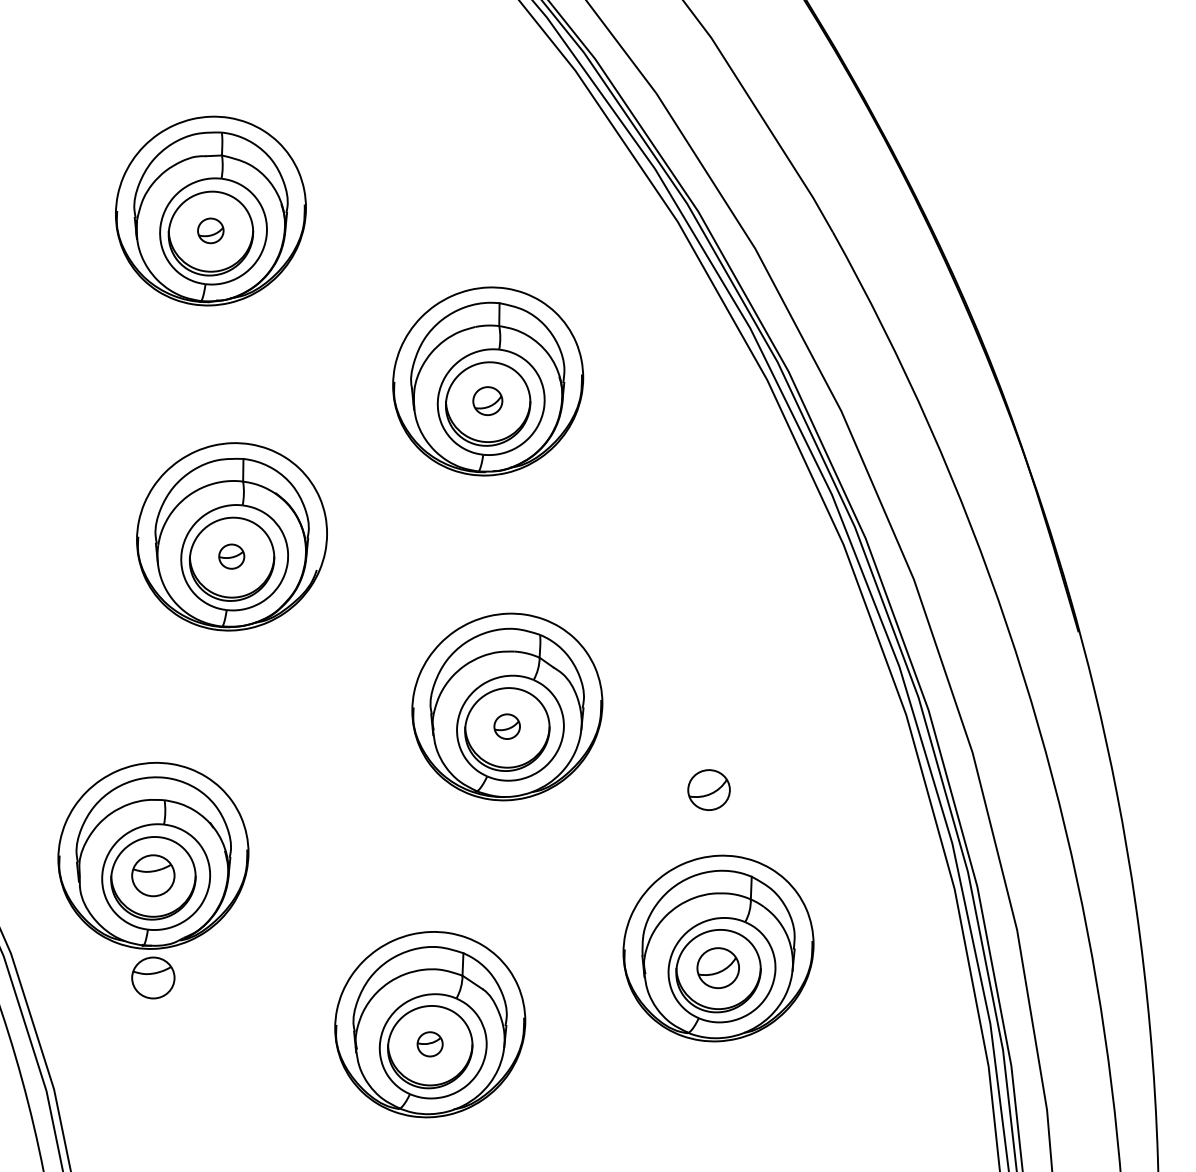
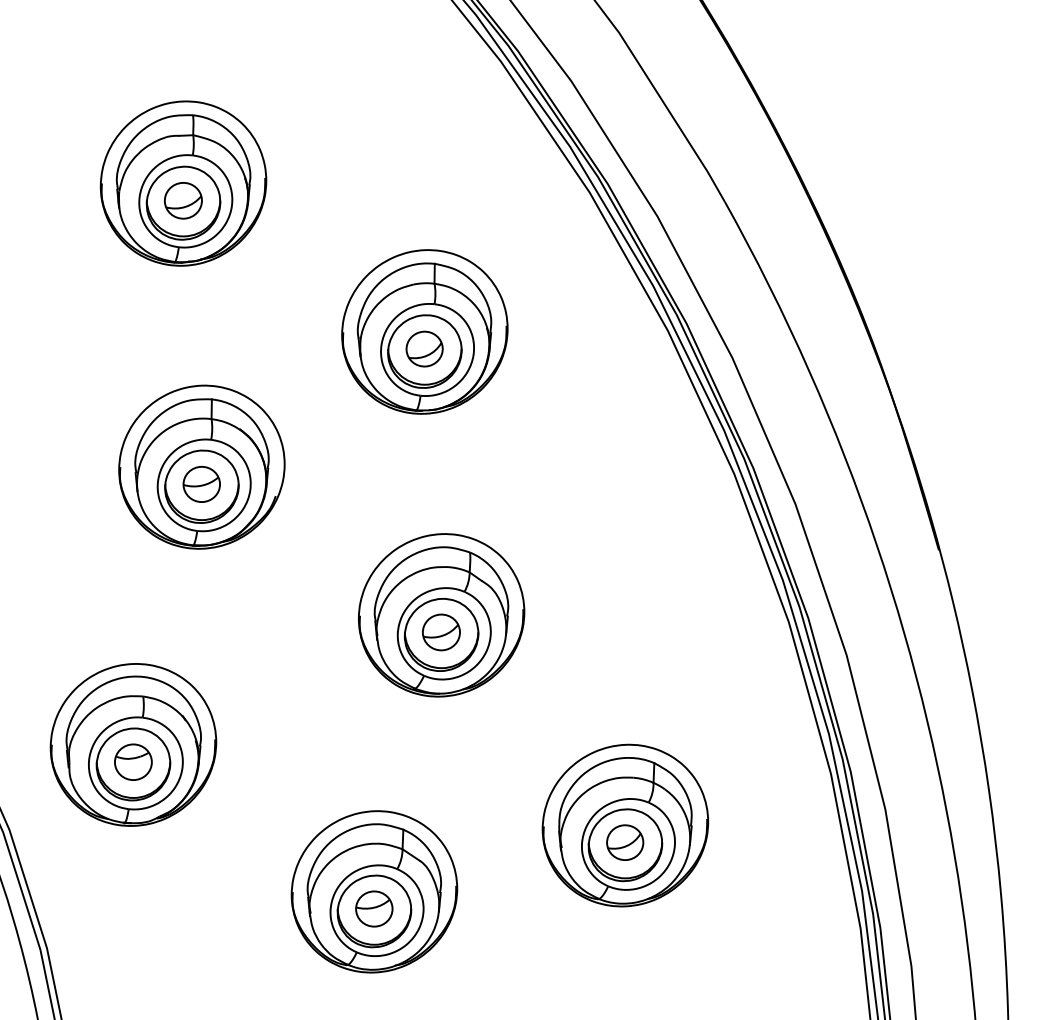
part: (210, 230) -> (183, 200), size x1.67
part: (487, 400) -> (424, 348), size x1.43
part: (231, 556) -> (201, 484), size x1.67
part: (507, 726) -> (441, 632), size x1.67
part: (709, 789) -> (617, 687), removed
part: (153, 977) -> (133, 850), removed
part: (430, 1043) -> (374, 908), size x1.67

